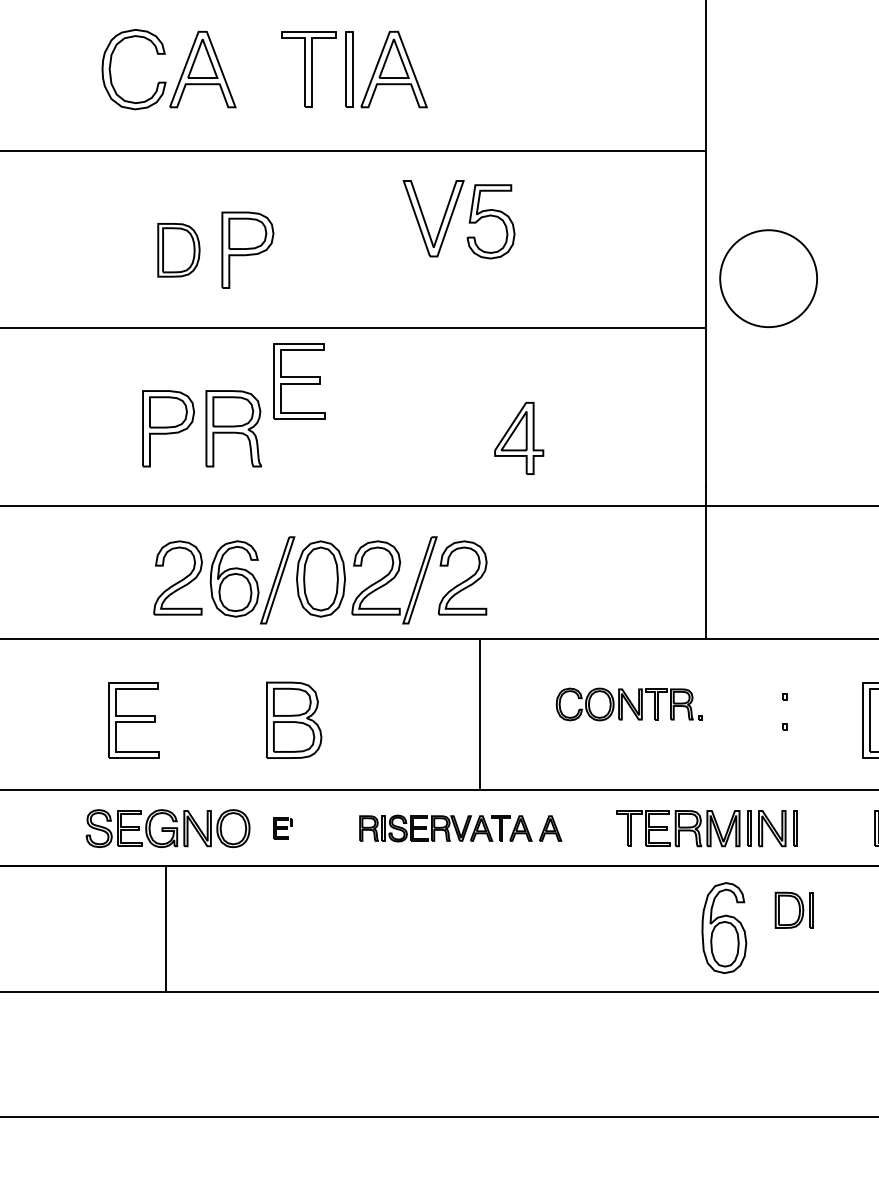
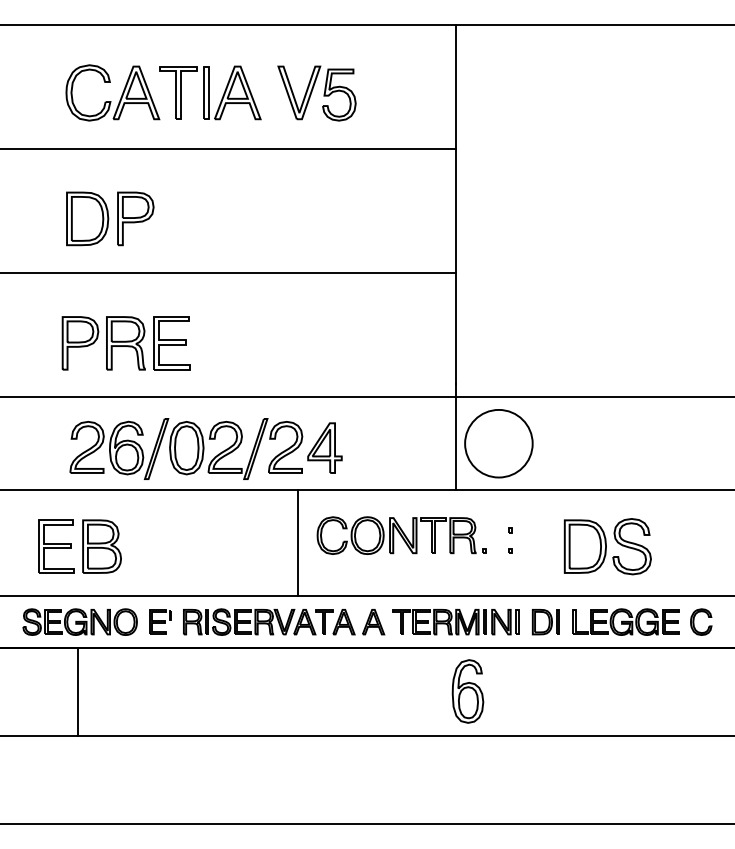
part: (167, 81) -> (111, 101), moved
part: (458, 219) -> (316, 93), moved
part: (178, 249) -> (87, 218), size x1.43
circle: (768, 278) -> (498, 443), moved
part: (299, 381) -> (171, 343), moved
part: (518, 437) -> (324, 447), moved
part: (628, 704) -> (401, 535), size x1.67
part: (293, 720) -> (101, 546), moved
part: (283, 827) -> (160, 621), size x1.67
part: (461, 827) -> (284, 621), size x1.43
part: (793, 910) -> (545, 622), moved

